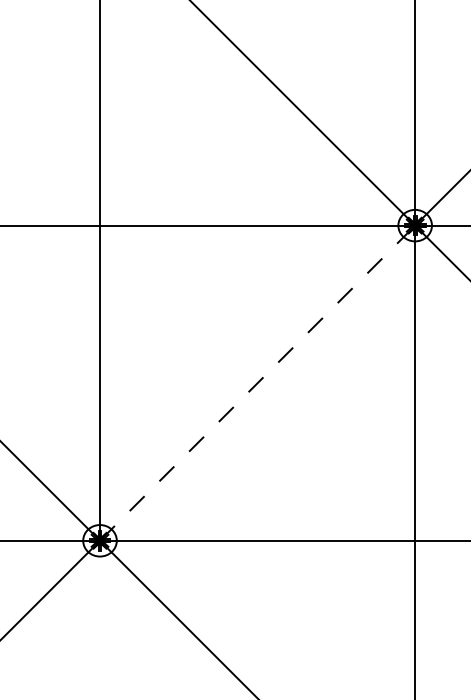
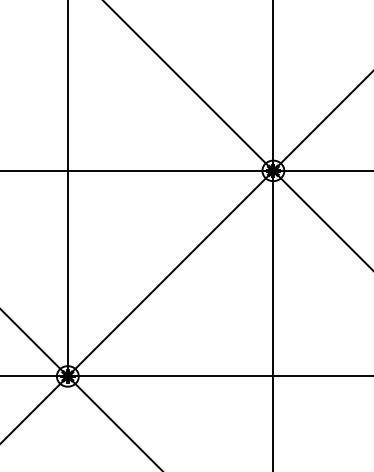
line: (257, 382) -> (170, 273), dashed -> solid

